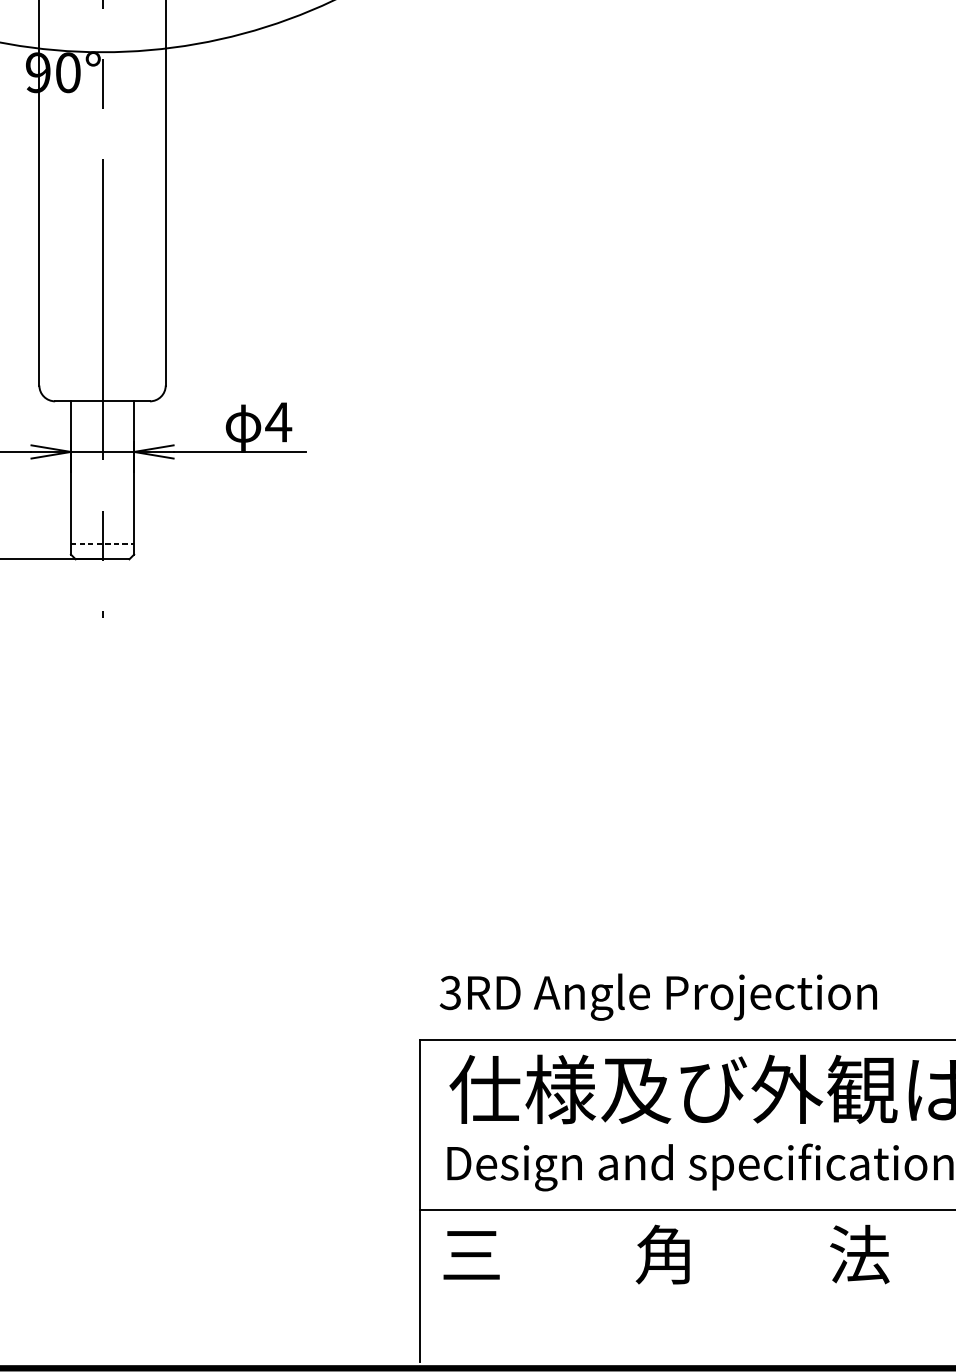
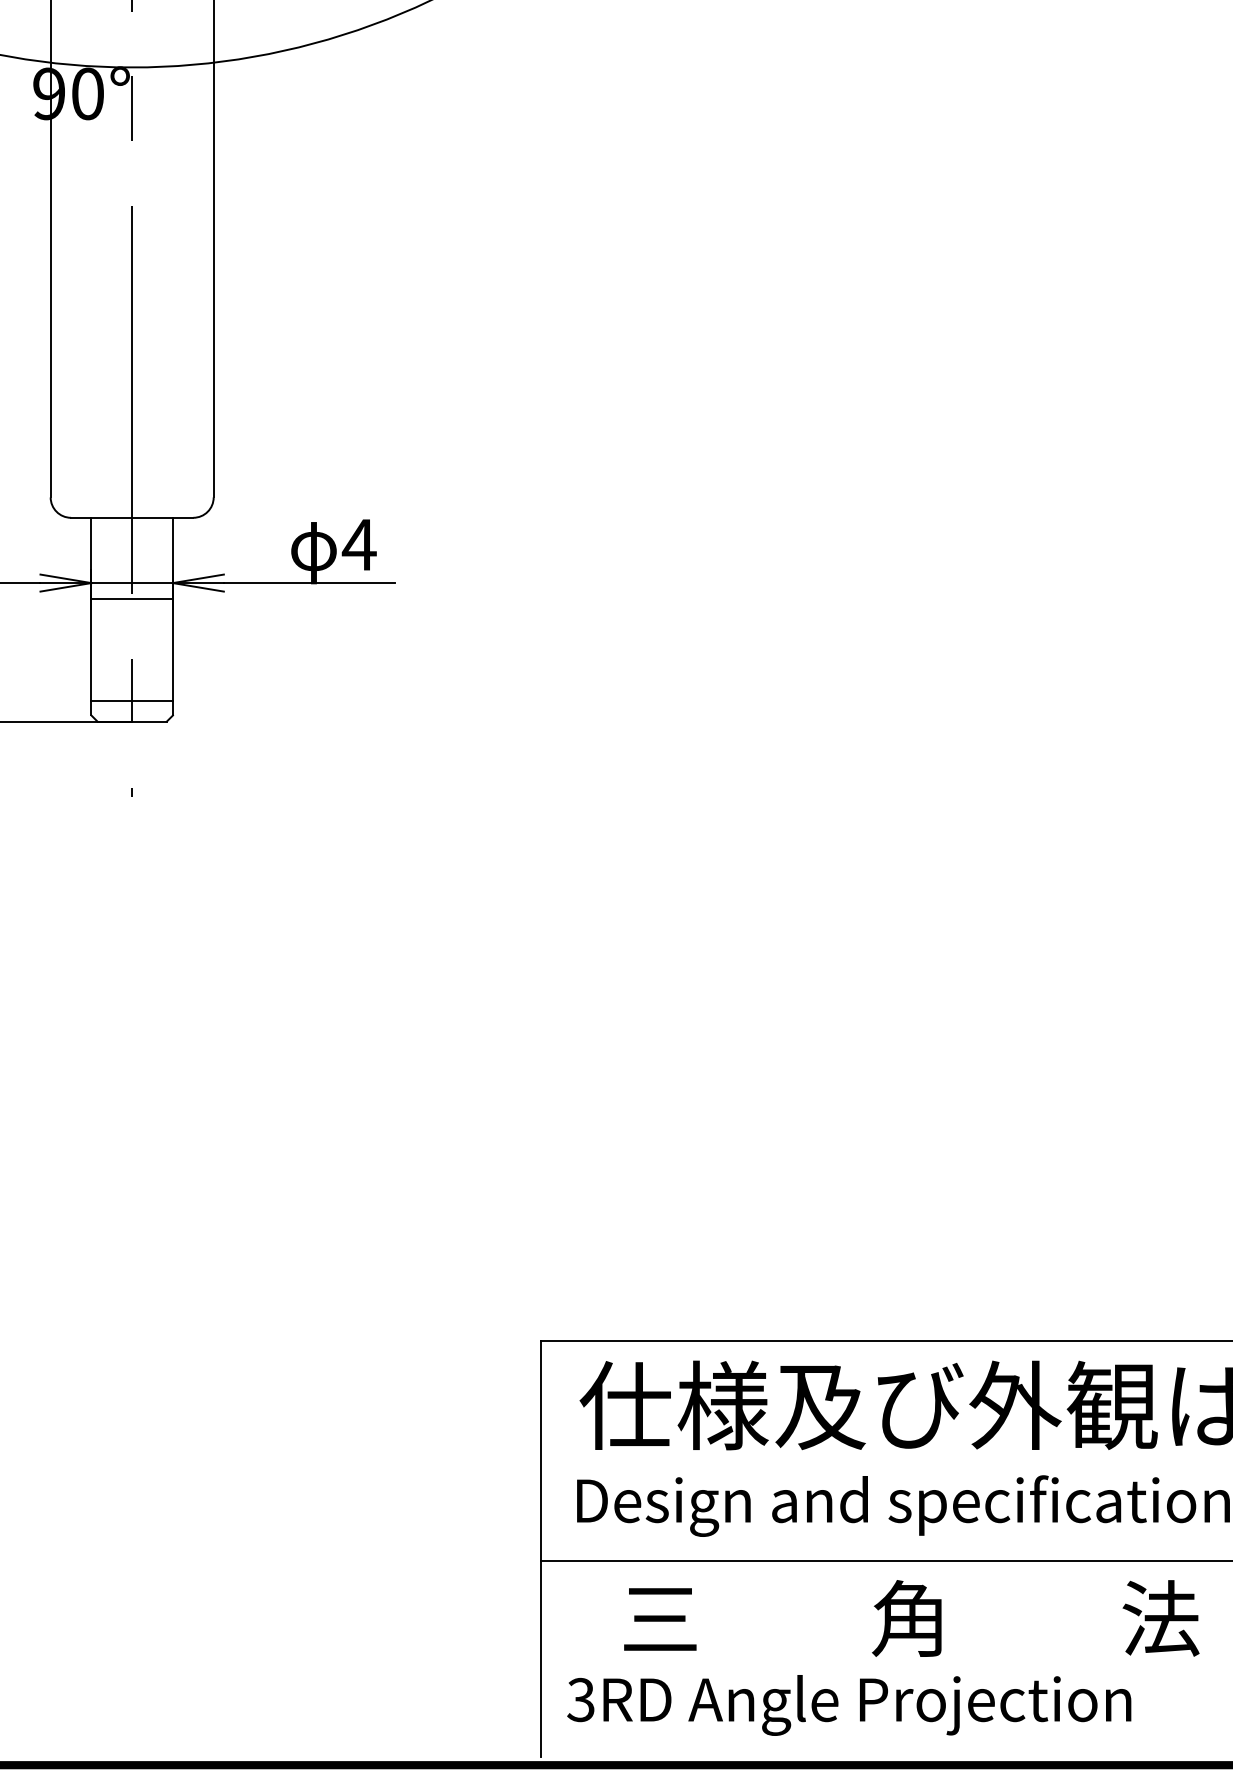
line: (102, 464) -> (131, 599), added
line: (102, 543) -> (132, 701), dashed -> solid
text: (658, 997) -> (849, 1705), moved
text: (666, 1254) -> (911, 1618), moved

